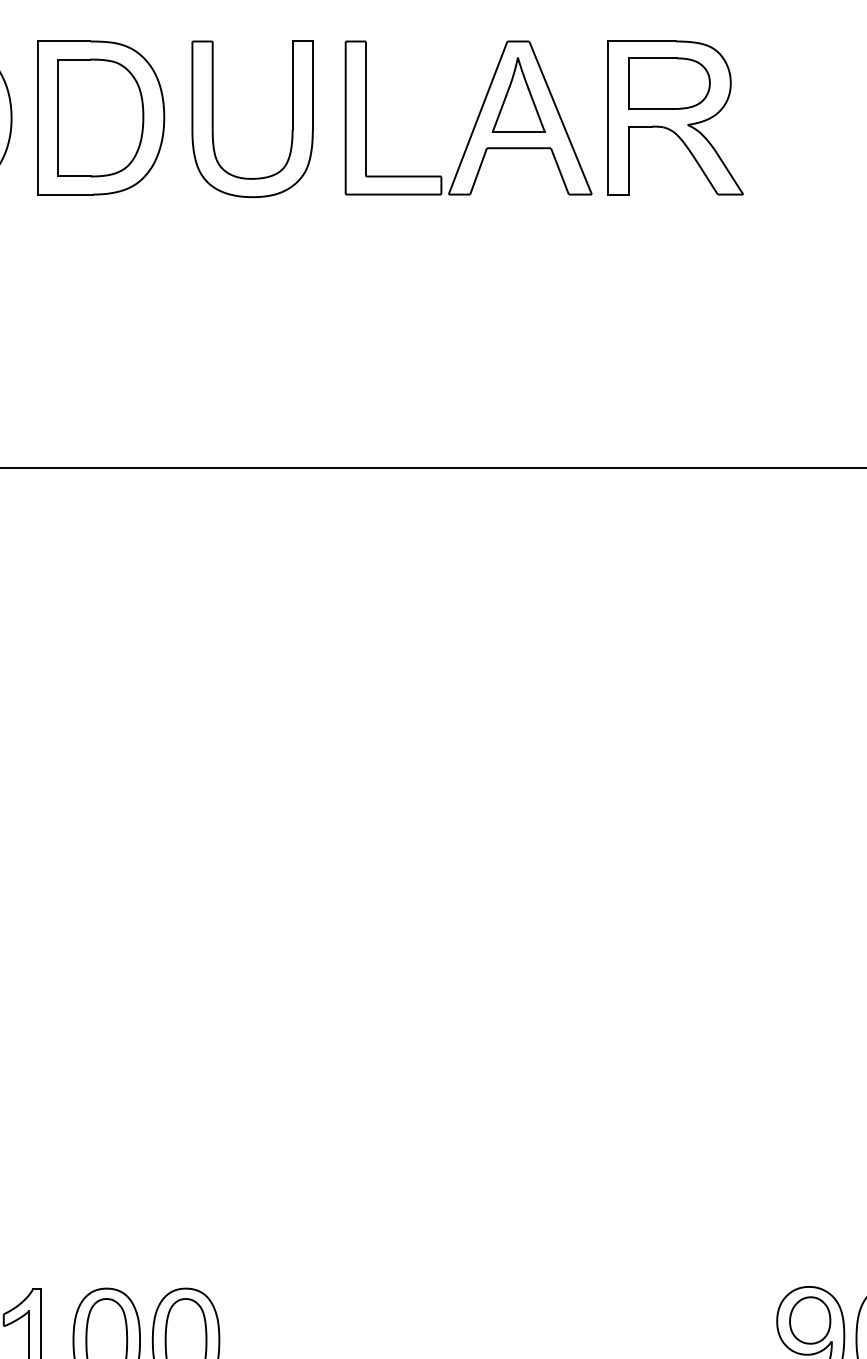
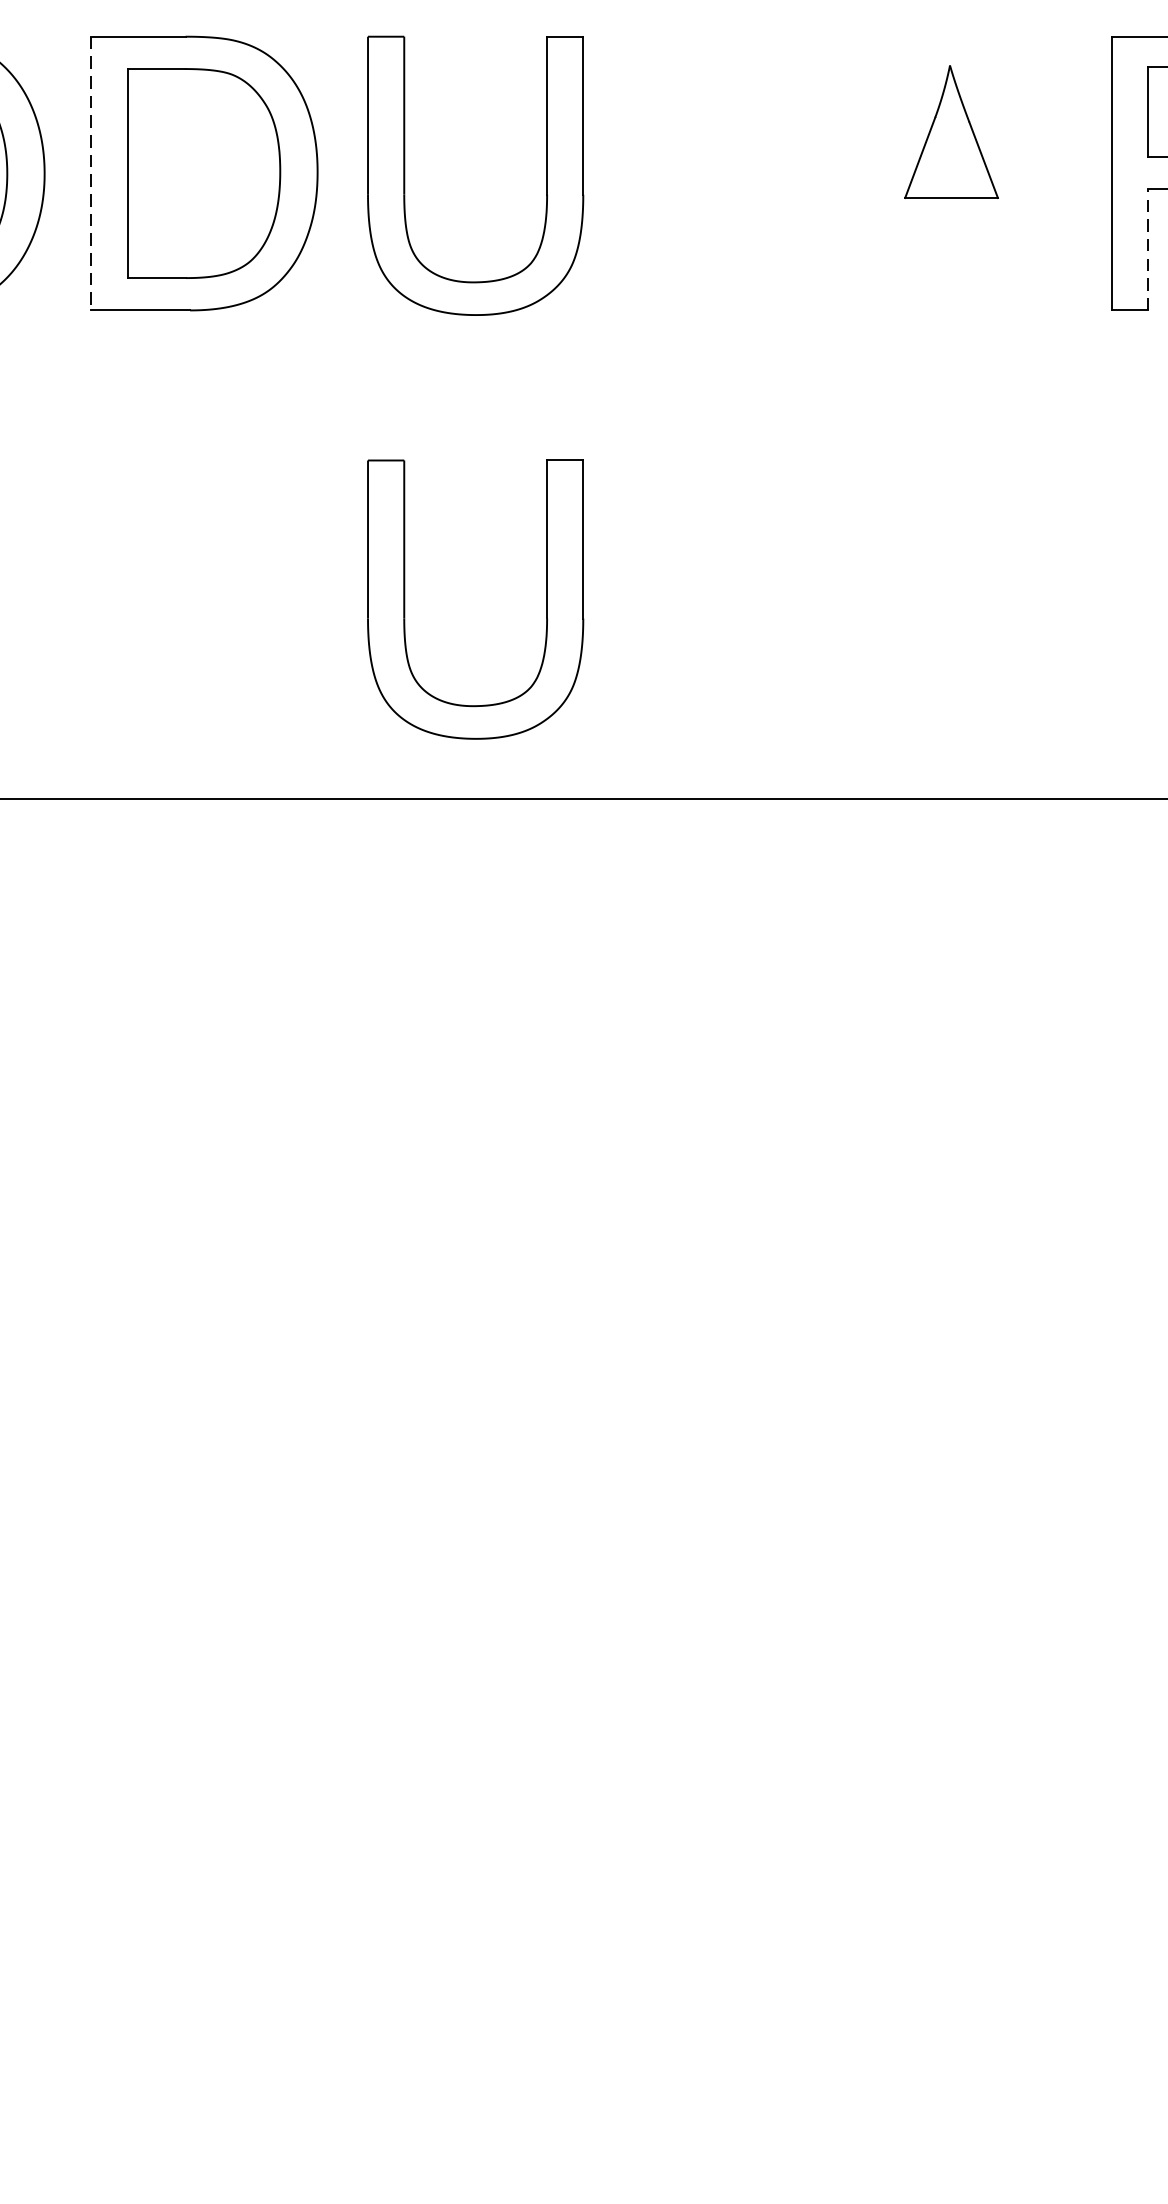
line: (37, 118) -> (90, 174), solid -> dashed
part: (476, 118) -> (875, 174), removed
line: (628, 160) -> (1147, 249), solid -> dashed
part: (213, 356) -> (405, 599), added

